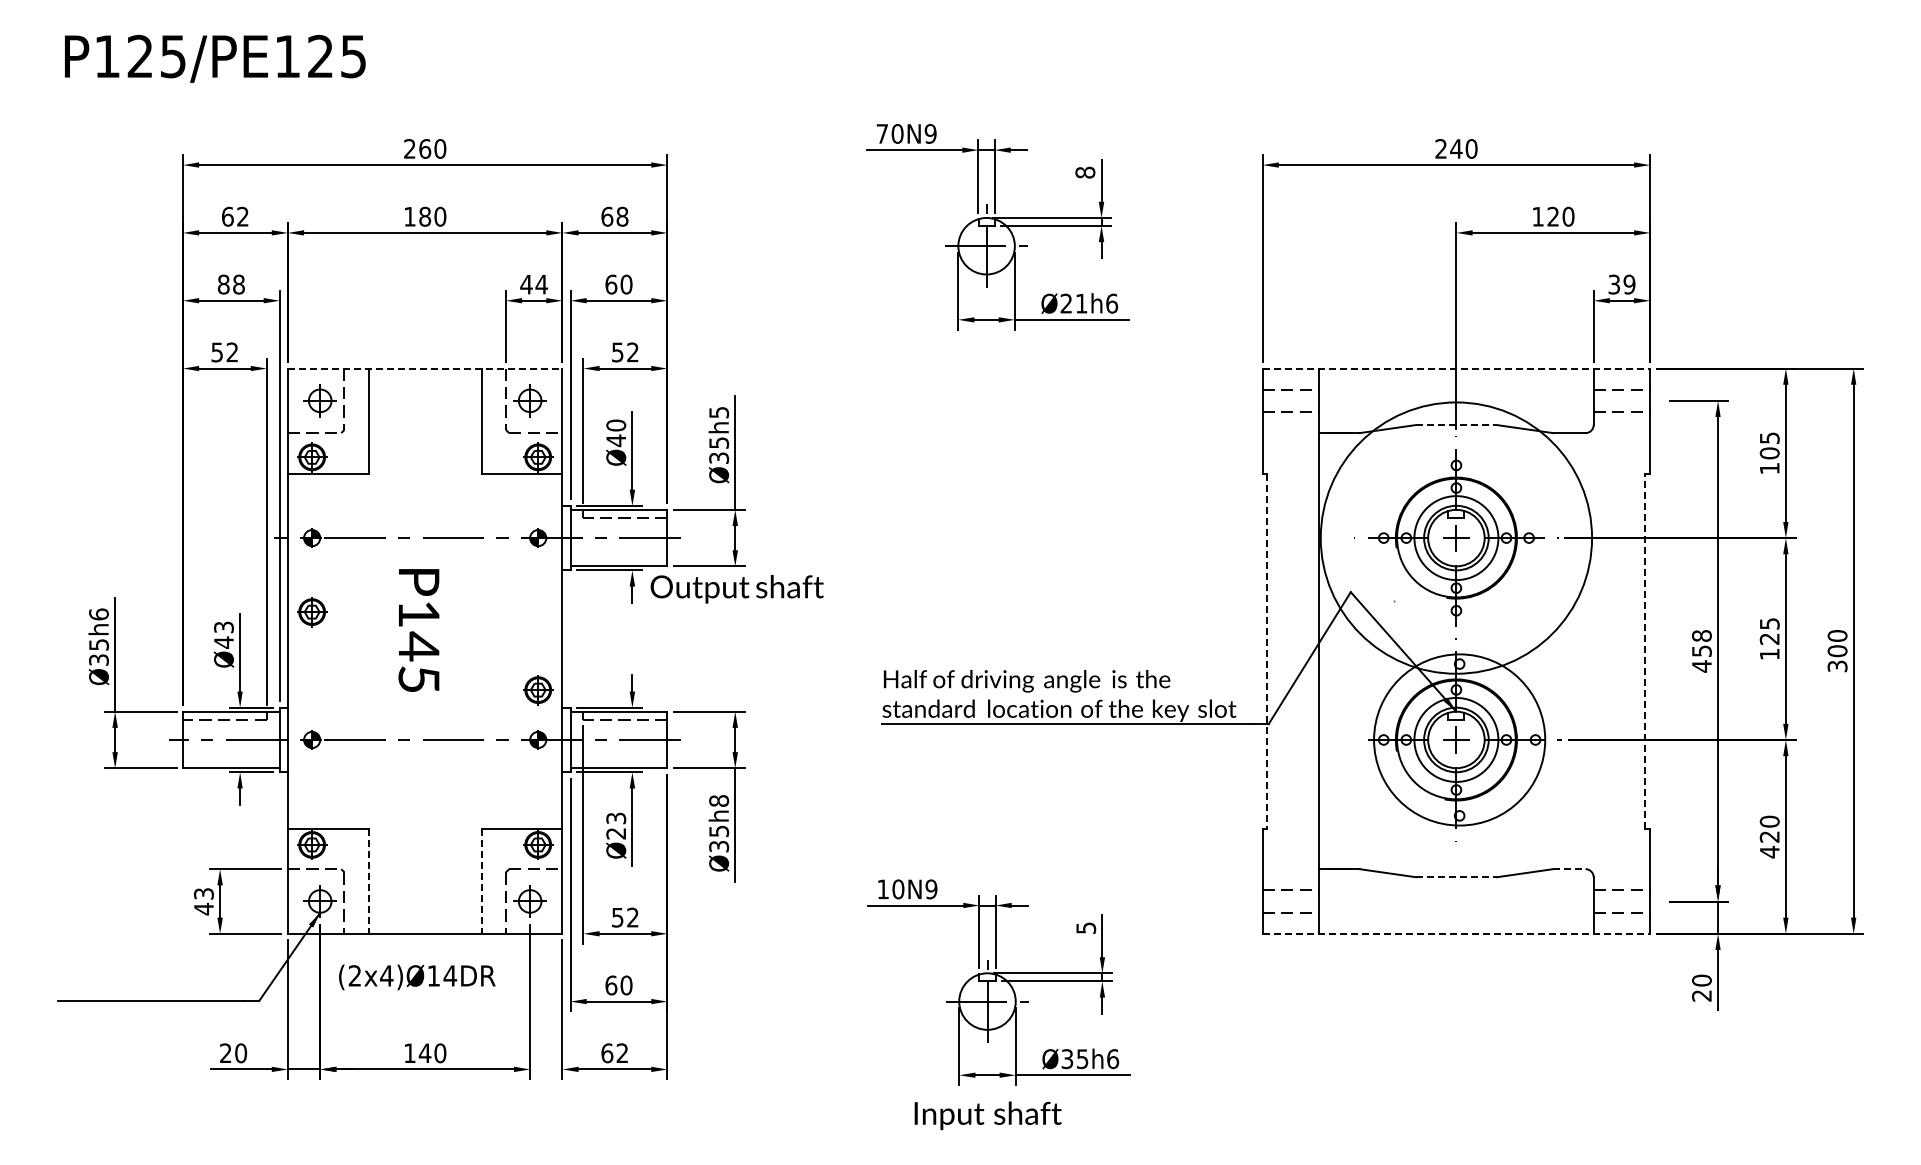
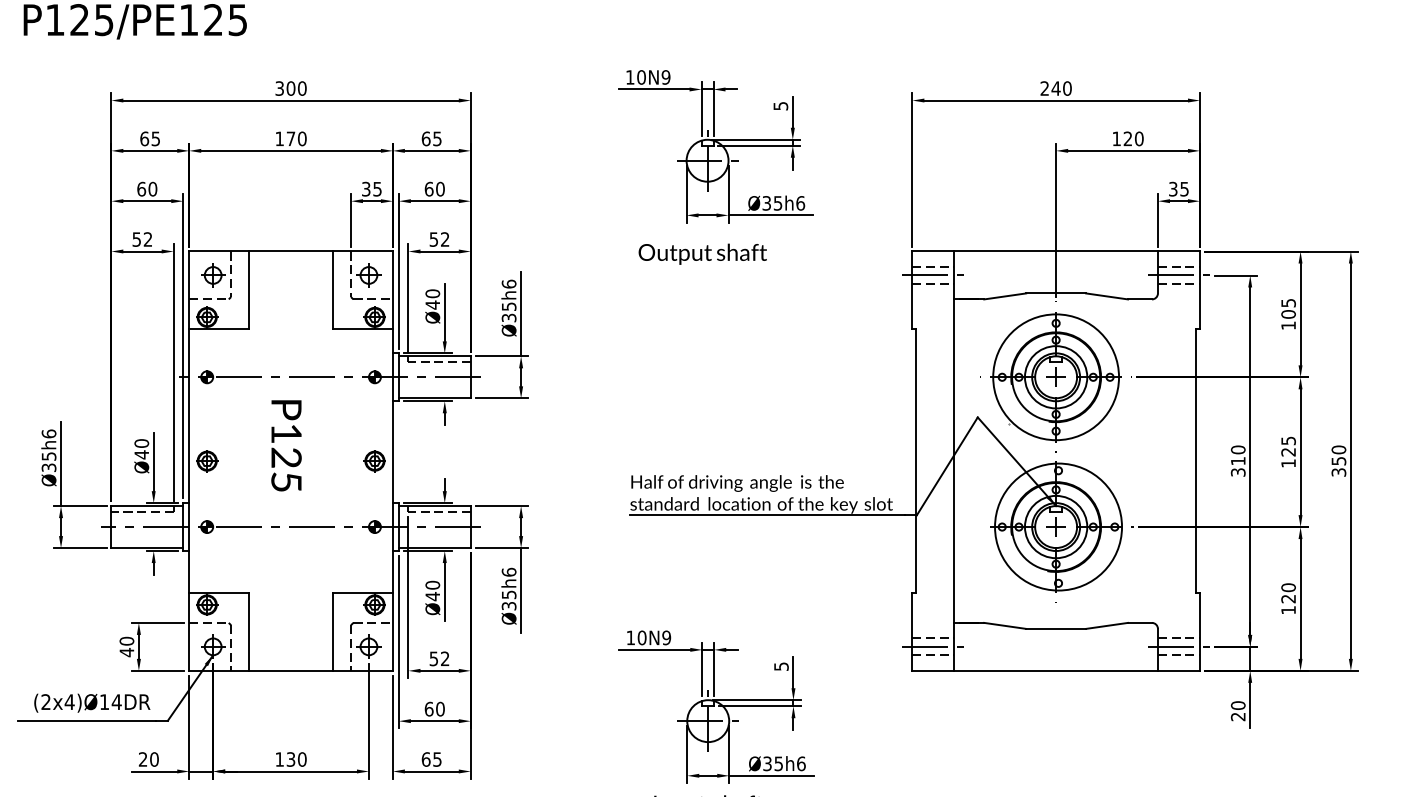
text: (881, 133) -> (629, 77), 70N9 -> 10N9
text: (417, 148) -> (285, 88), 260 -> 300
text: (1085, 172) -> (780, 106), 8 -> 5
text: (242, 216) -> (155, 138), 62 -> 65
text: (425, 216) -> (291, 138), 180 -> 170
text: (622, 216) -> (437, 138), 68 -> 65
text: (230, 284) -> (146, 189), 88 -> 60
text: (533, 284) -> (371, 189), 44 -> 35
text: (1629, 284) -> (1184, 189), 39 -> 35
text: (1073, 303) -> (772, 203), Ø21h6 -> Ø35h6
line: (425, 368) -> (291, 251), dashed -> solid
line: (1456, 368) -> (1056, 251), dashed -> solid
line: (1290, 400) -> (933, 275), added
line: (1621, 400) -> (1178, 275), added
text: (719, 412) -> (509, 284), Ø35h5 -> Ø35h6
line: (1456, 425) -> (1056, 293), dashed -> solid
circle: (1456, 537) -> (1056, 376), size x0.62
text: (736, 589) -> (702, 254), moved
part: (312, 612) -> (207, 461), moved
text: (223, 627) -> (141, 443), Ø43 -> Ø40
text: (419, 646) -> (286, 457), P145 -> P125
line: (1267, 651) -> (915, 461), dashed -> solid
line: (1645, 651) -> (1196, 461), dashed -> solid
text: (1701, 651) -> (1237, 461), 458 -> 310
text: (1837, 651) -> (1338, 461), 300 -> 350
part: (538, 690) -> (375, 461), moved
text: (718, 800) -> (508, 571), Ø35h8 -> Ø35h6
text: (616, 826) -> (432, 591), Ø23 -> Ø40
text: (1769, 851) -> (1288, 609), 420 -> 120
line: (1569, 869) -> (1140, 623), dashed -> solid
line: (1456, 877) -> (1056, 629), dashed -> solid
line: (368, 881) -> (249, 632), dashed -> solid
line: (481, 881) -> (332, 632), dashed -> solid
text: (203, 893) -> (126, 640), 43 -> 40
line: (1290, 901) -> (933, 646), added
line: (1621, 901) -> (1178, 646), added
line: (1456, 933) -> (1056, 670), dashed -> solid
text: (417, 977) -> (92, 703), moved
text: (424, 1053) -> (290, 759), 140 -> 130
text: (621, 1053) -> (436, 759), 62 -> 65

